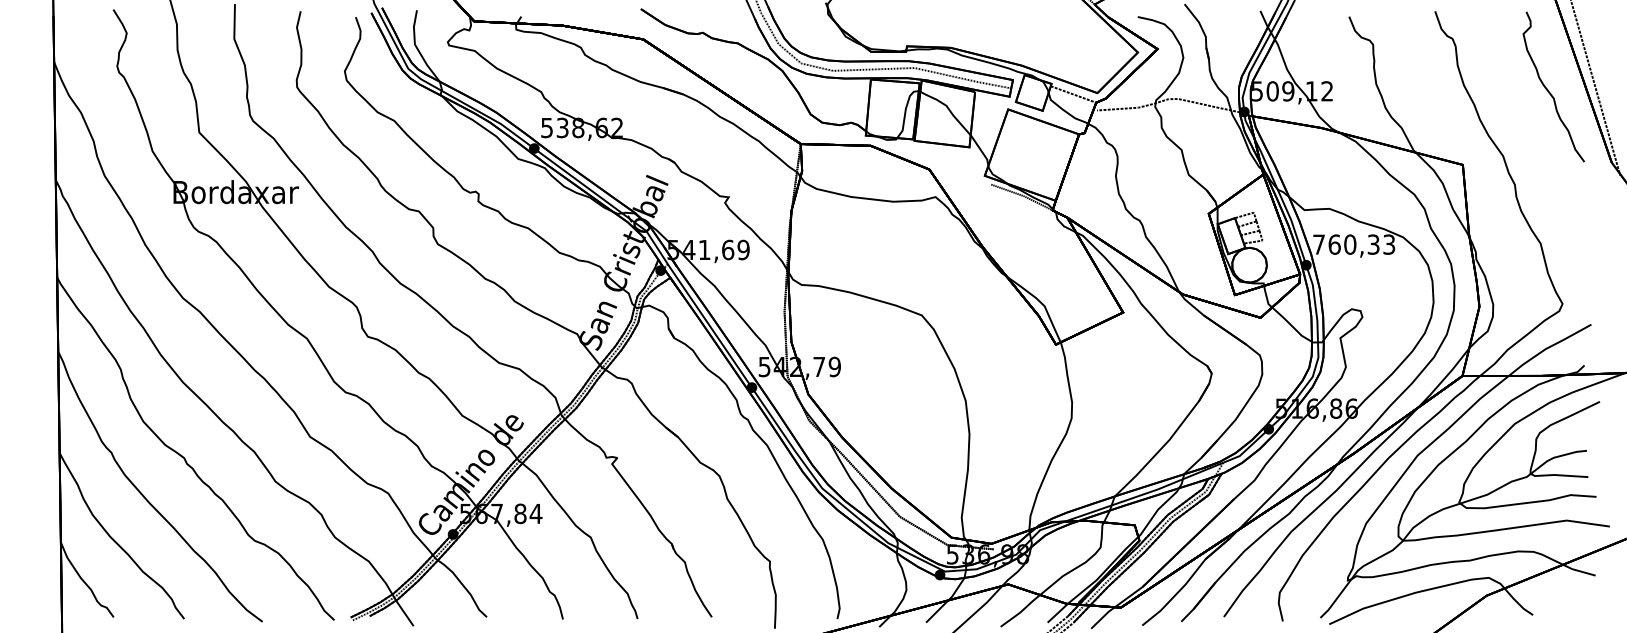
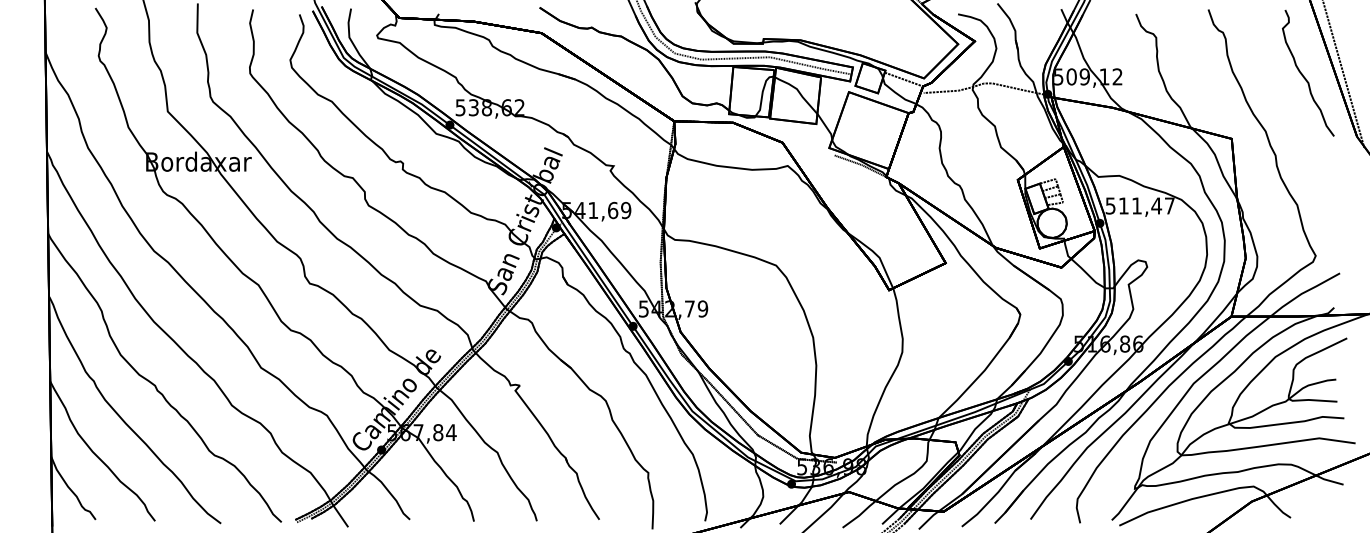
text: (1353, 244) -> (1139, 205), 760,33 -> 511,47

